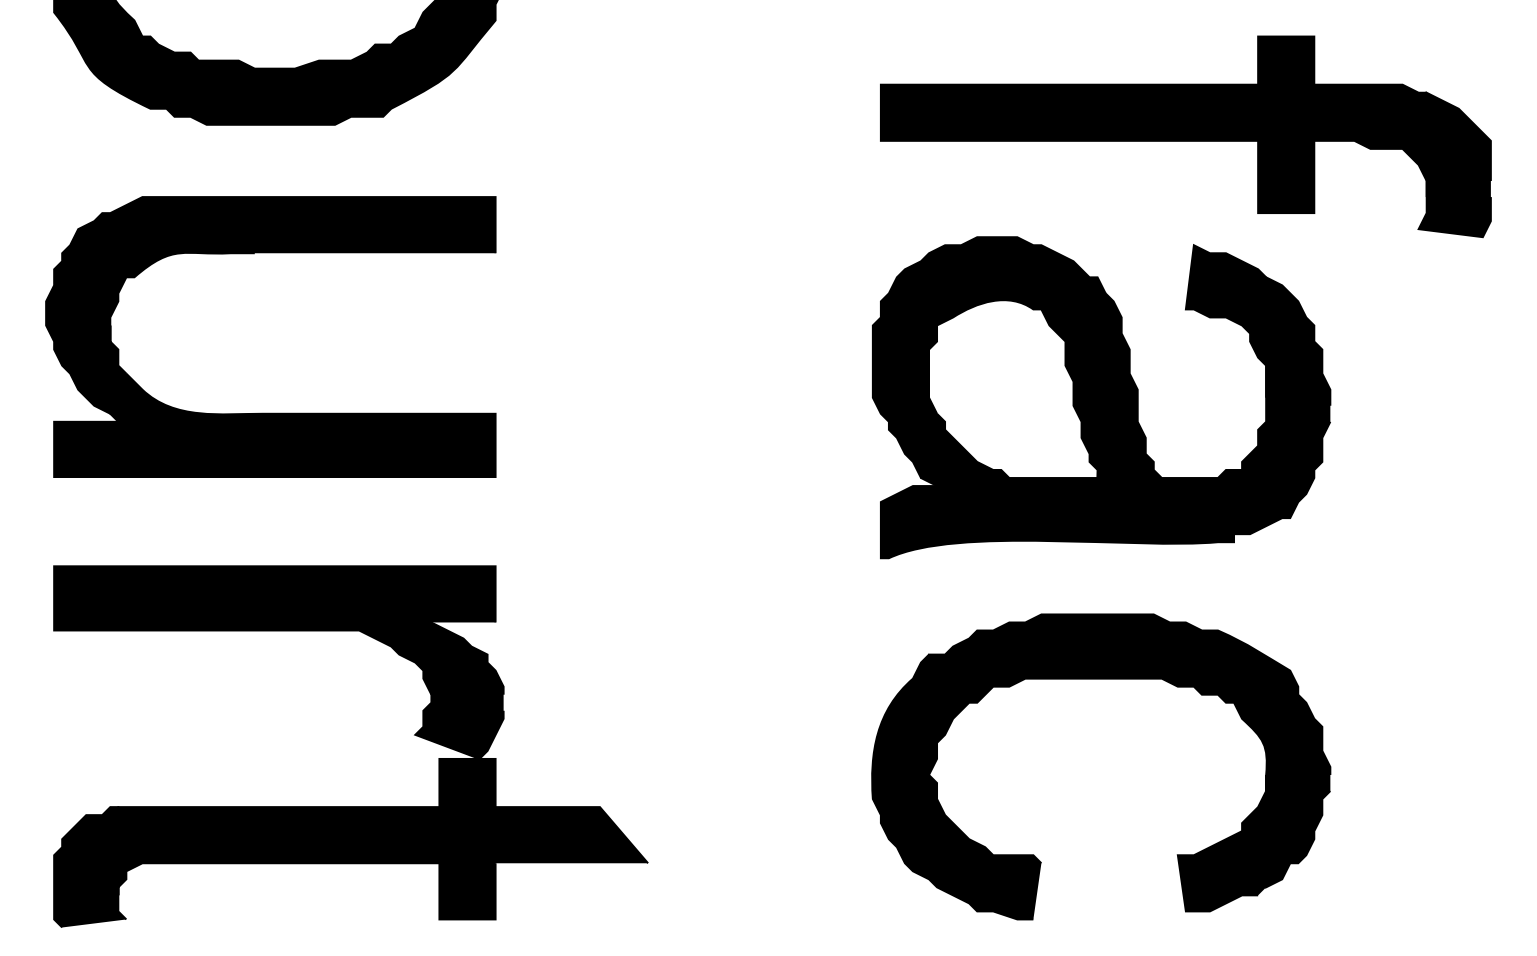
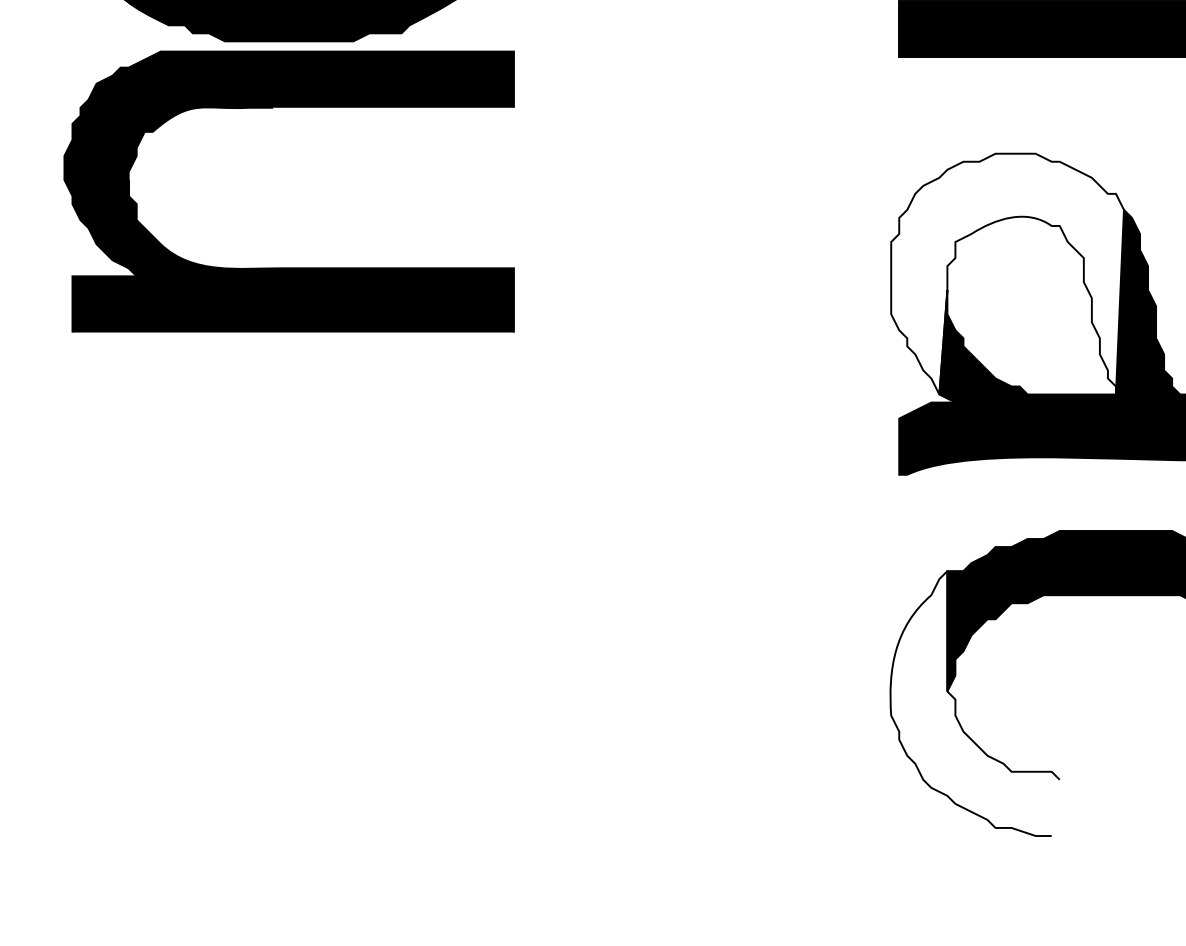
fill: (988, 357) -> (1006, 274), removed
part: (270, 412) -> (288, 267), moved
fill: (956, 786) -> (974, 703), removed
part: (350, 806) -> (368, 723), removed

